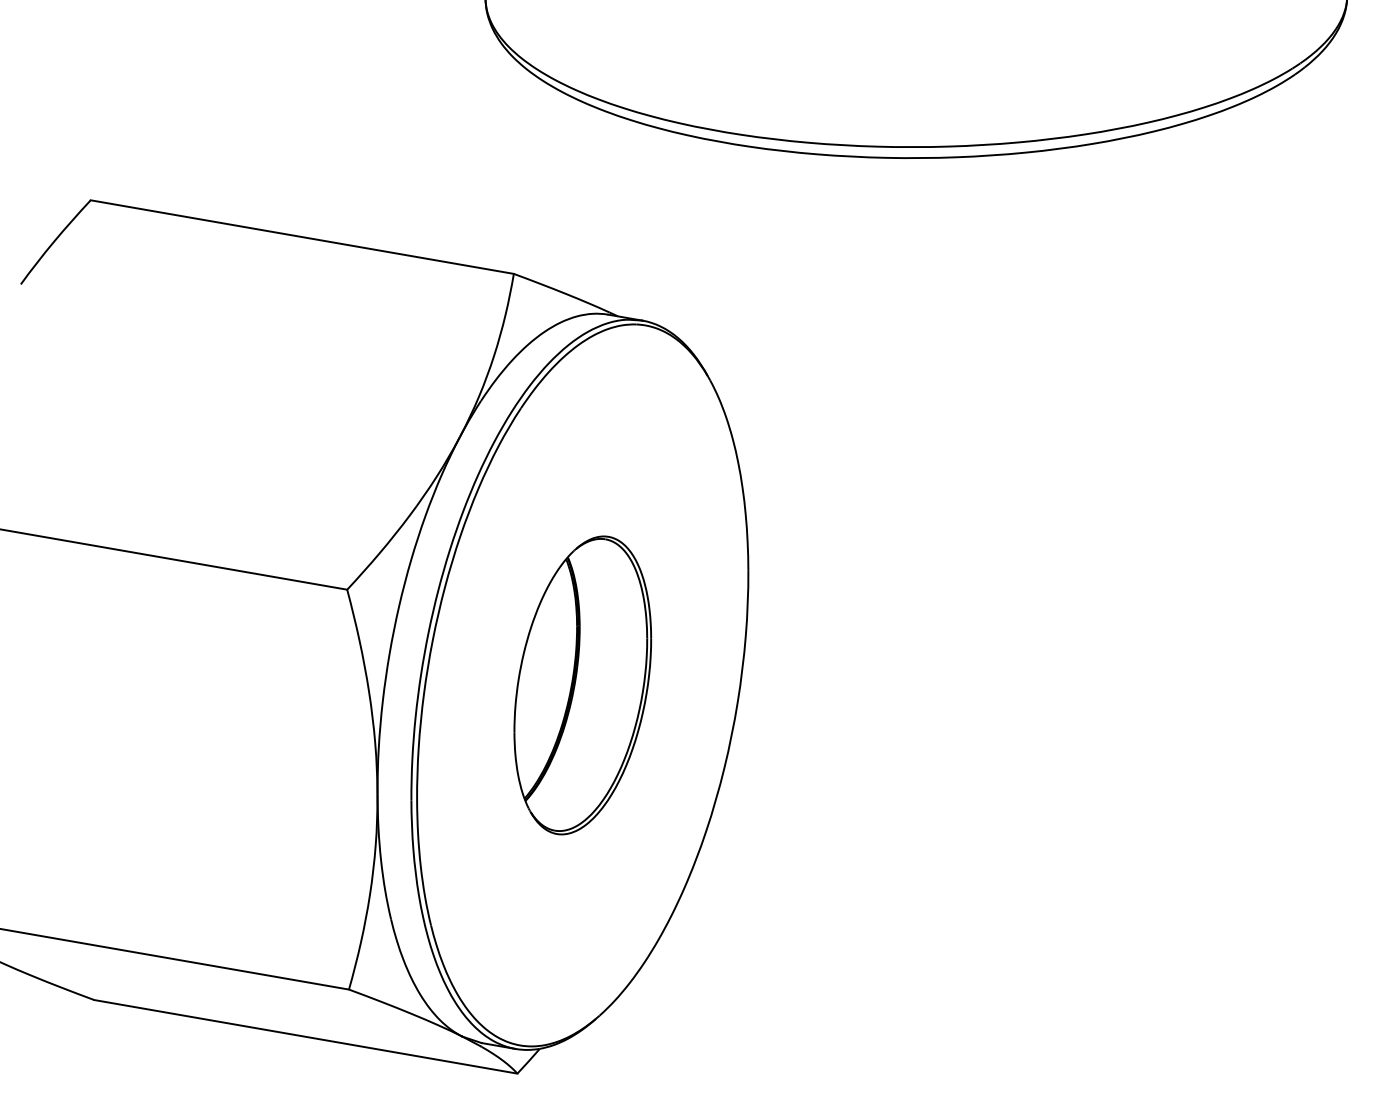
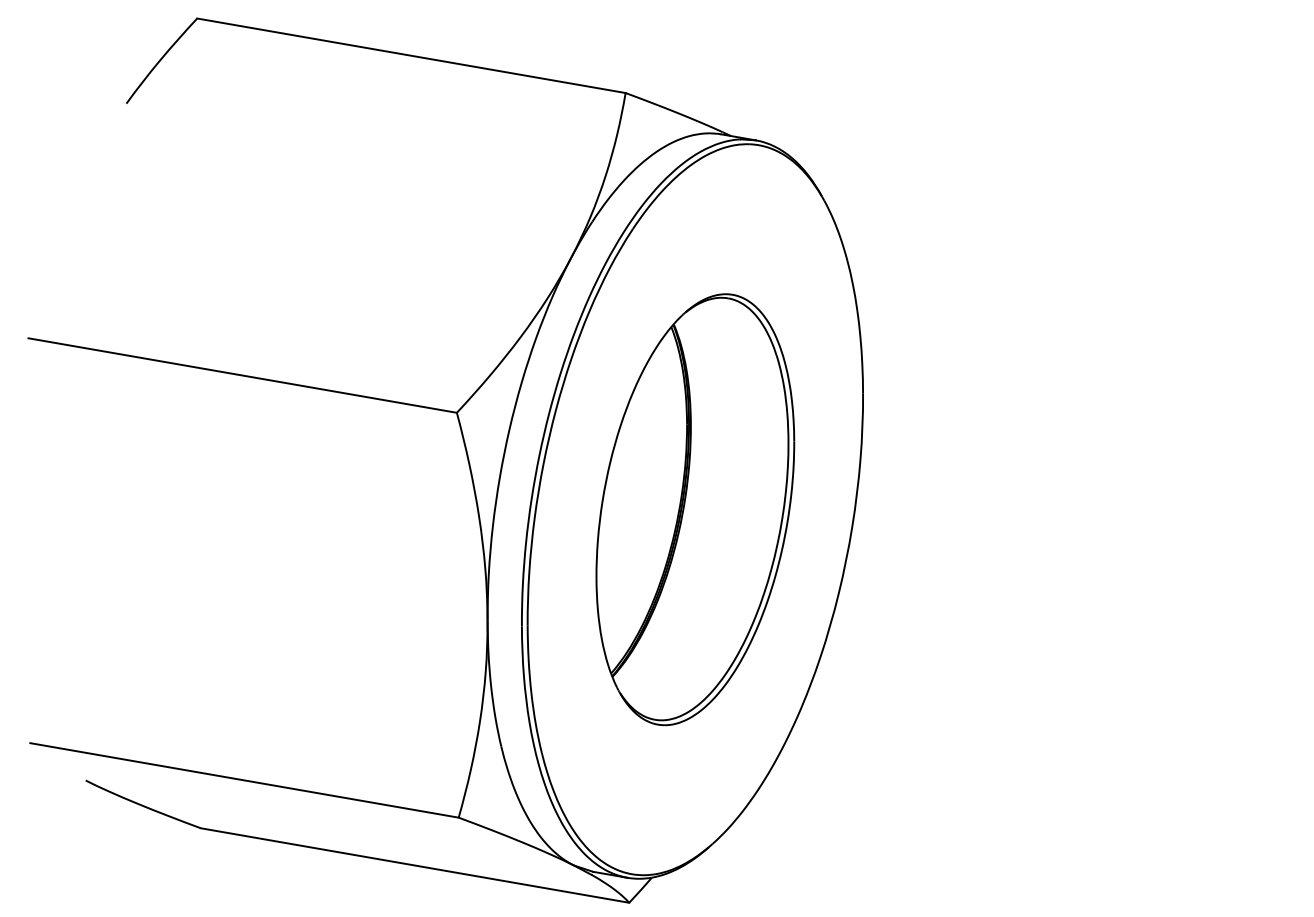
part: (582, 685) -> (695, 509), size x1.43

